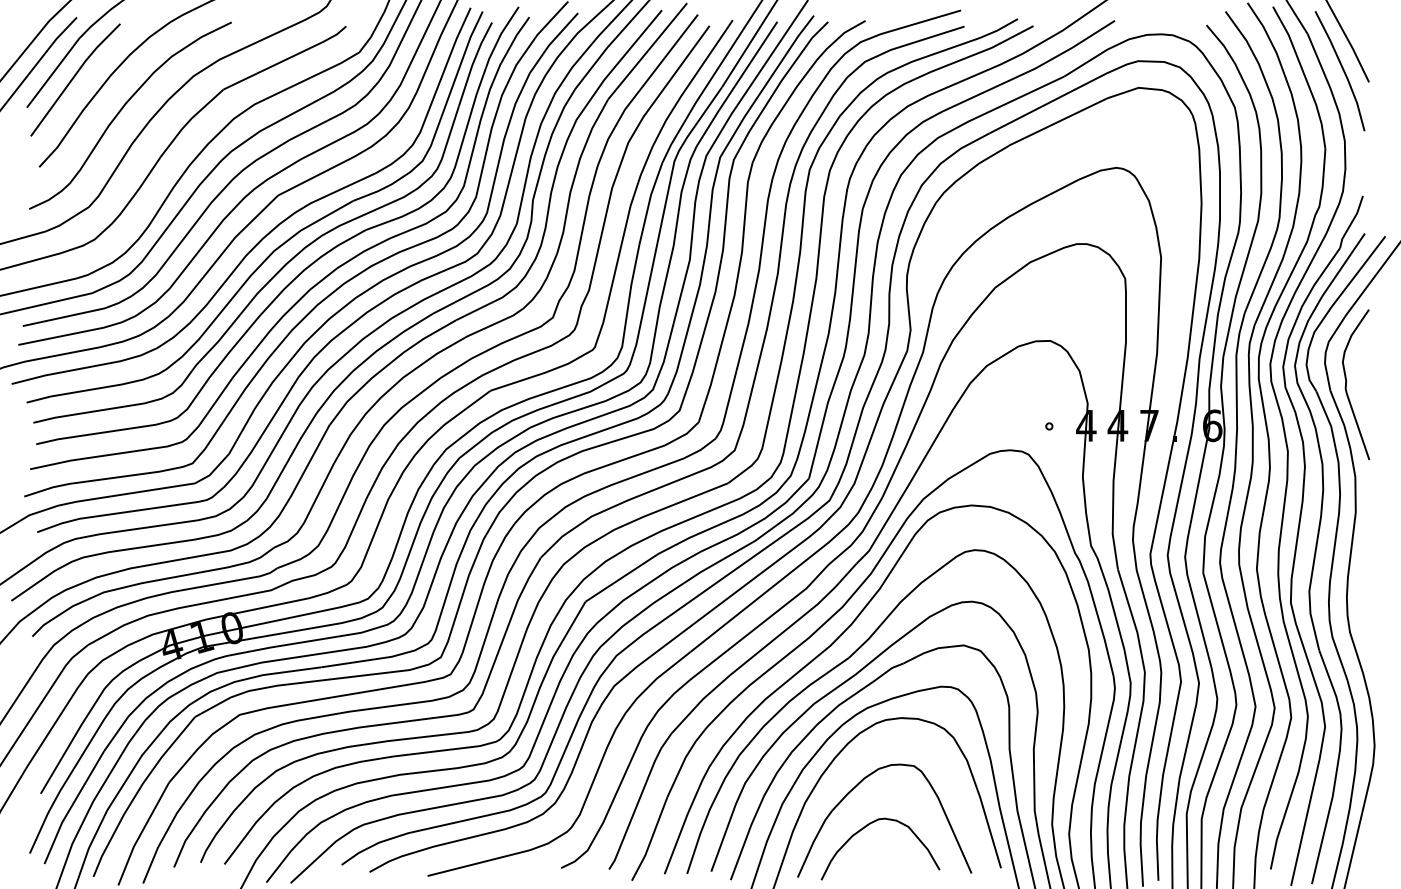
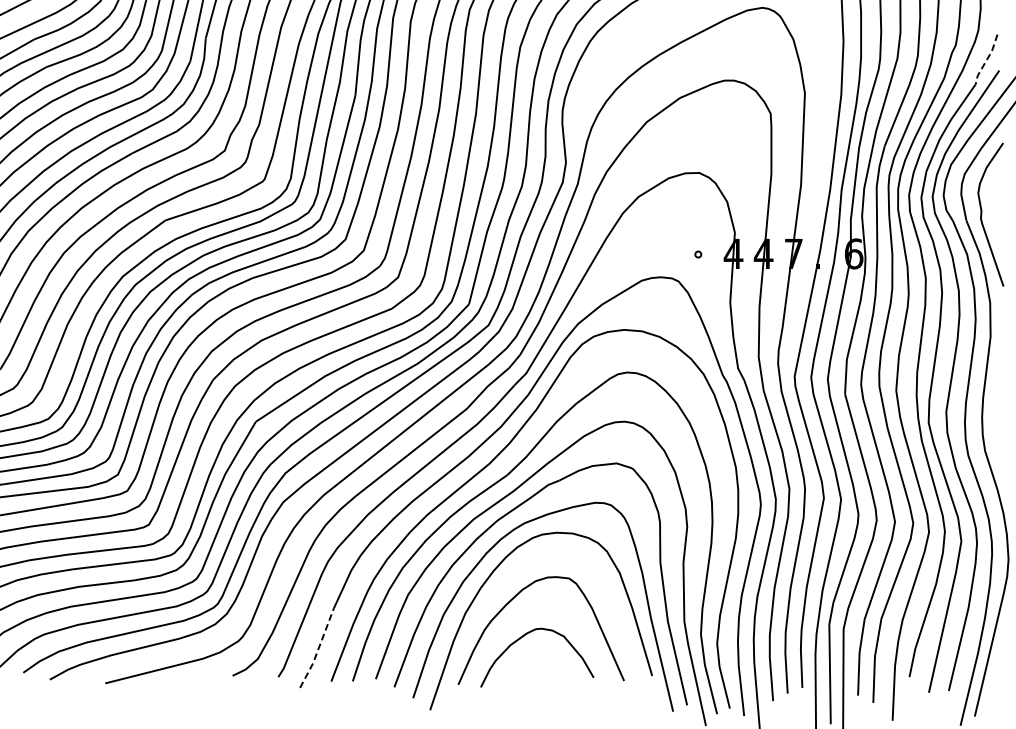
line: (1351, 222) -> (986, 59), solid -> dashed
line: (651, 839) -> (318, 648), solid -> dashed

